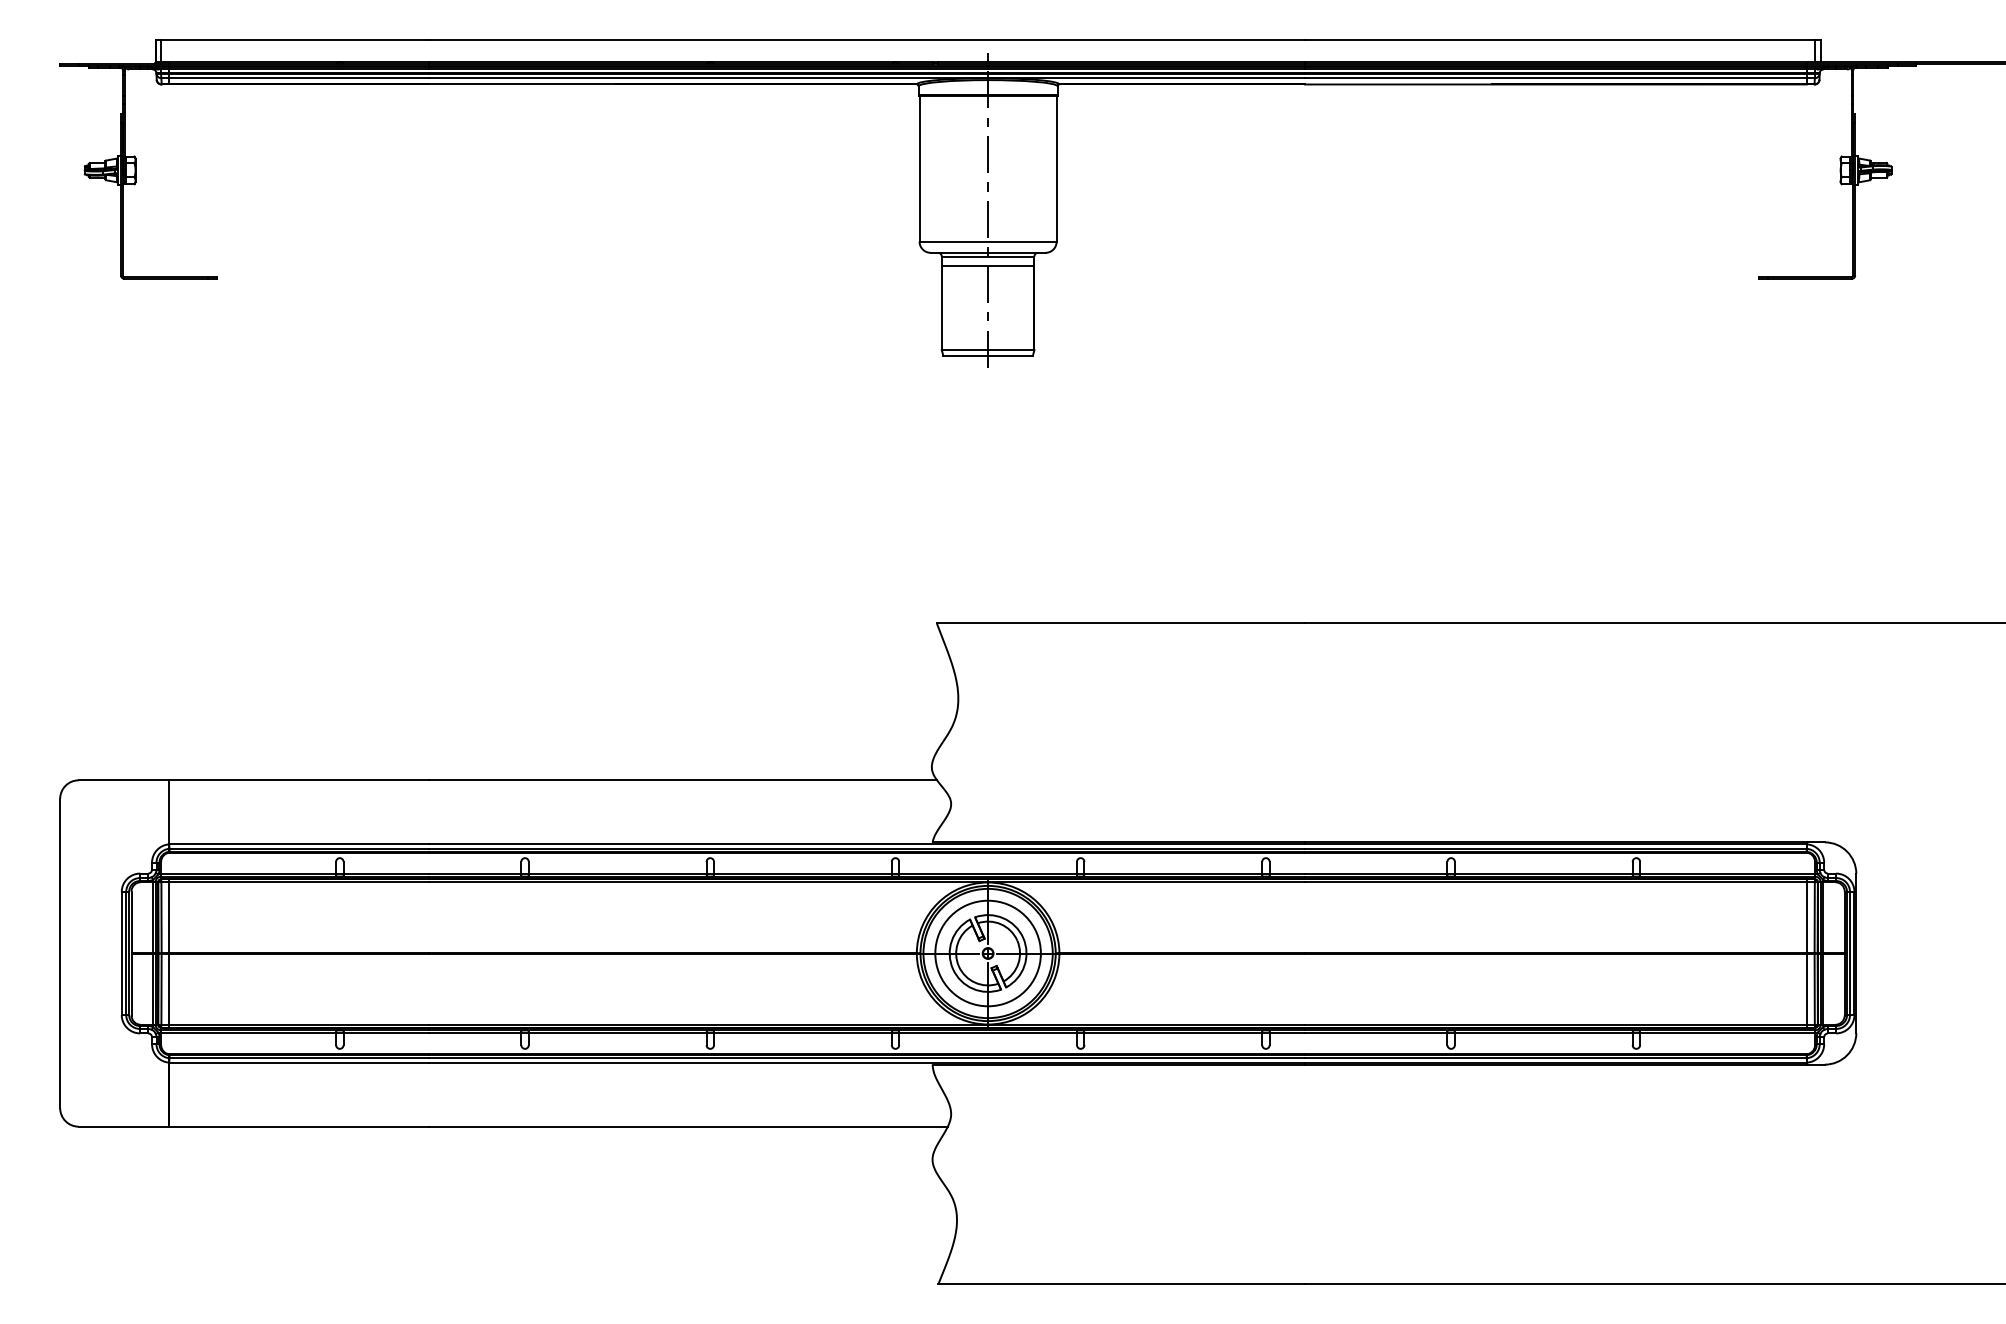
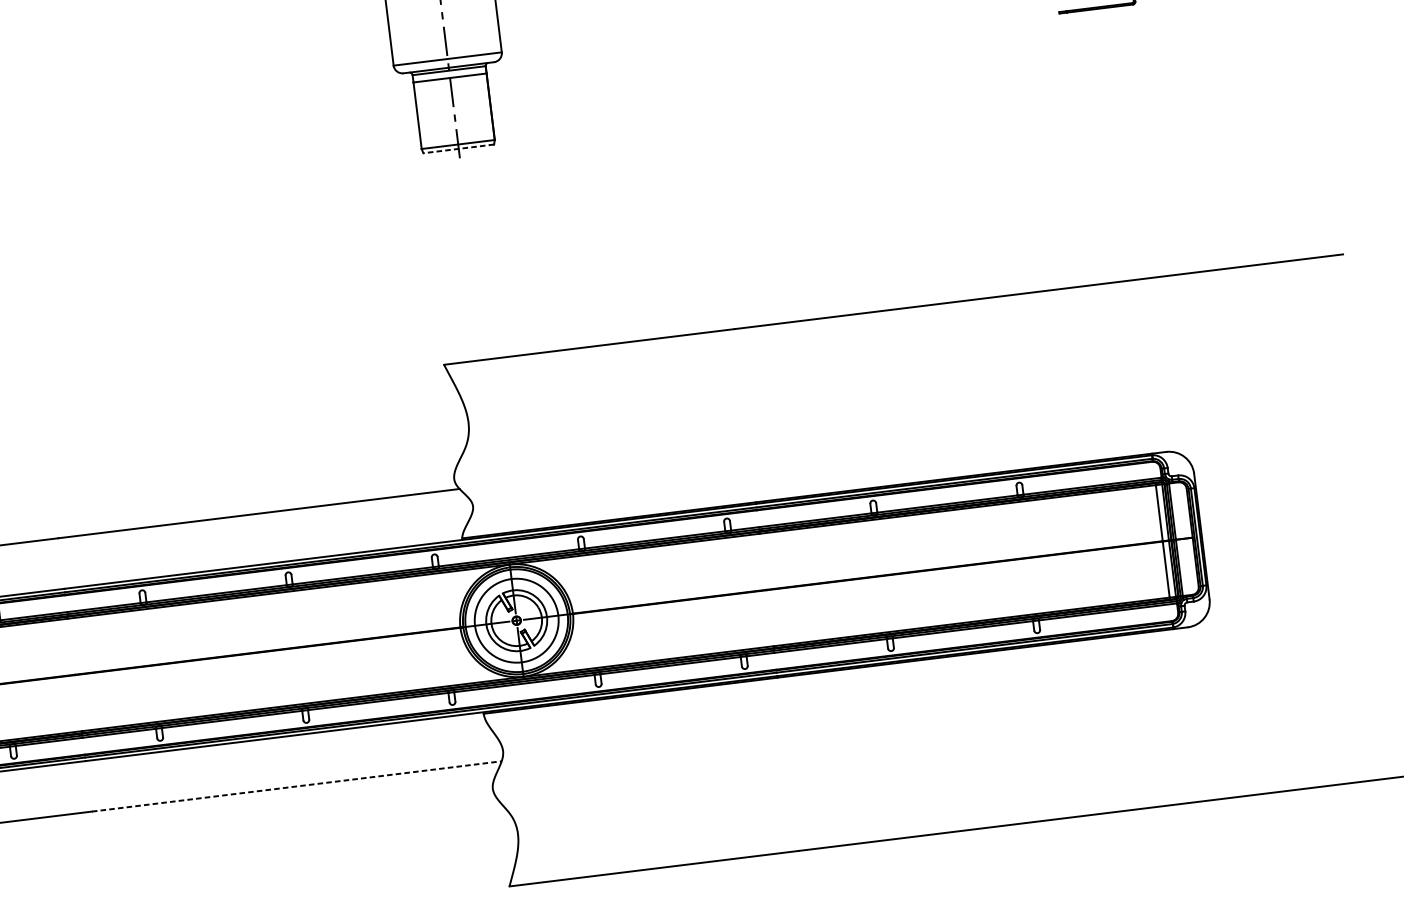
line: (988, 355) -> (459, 148), solid -> dashed
line: (688, 1126) -> (297, 786), solid -> dashed

